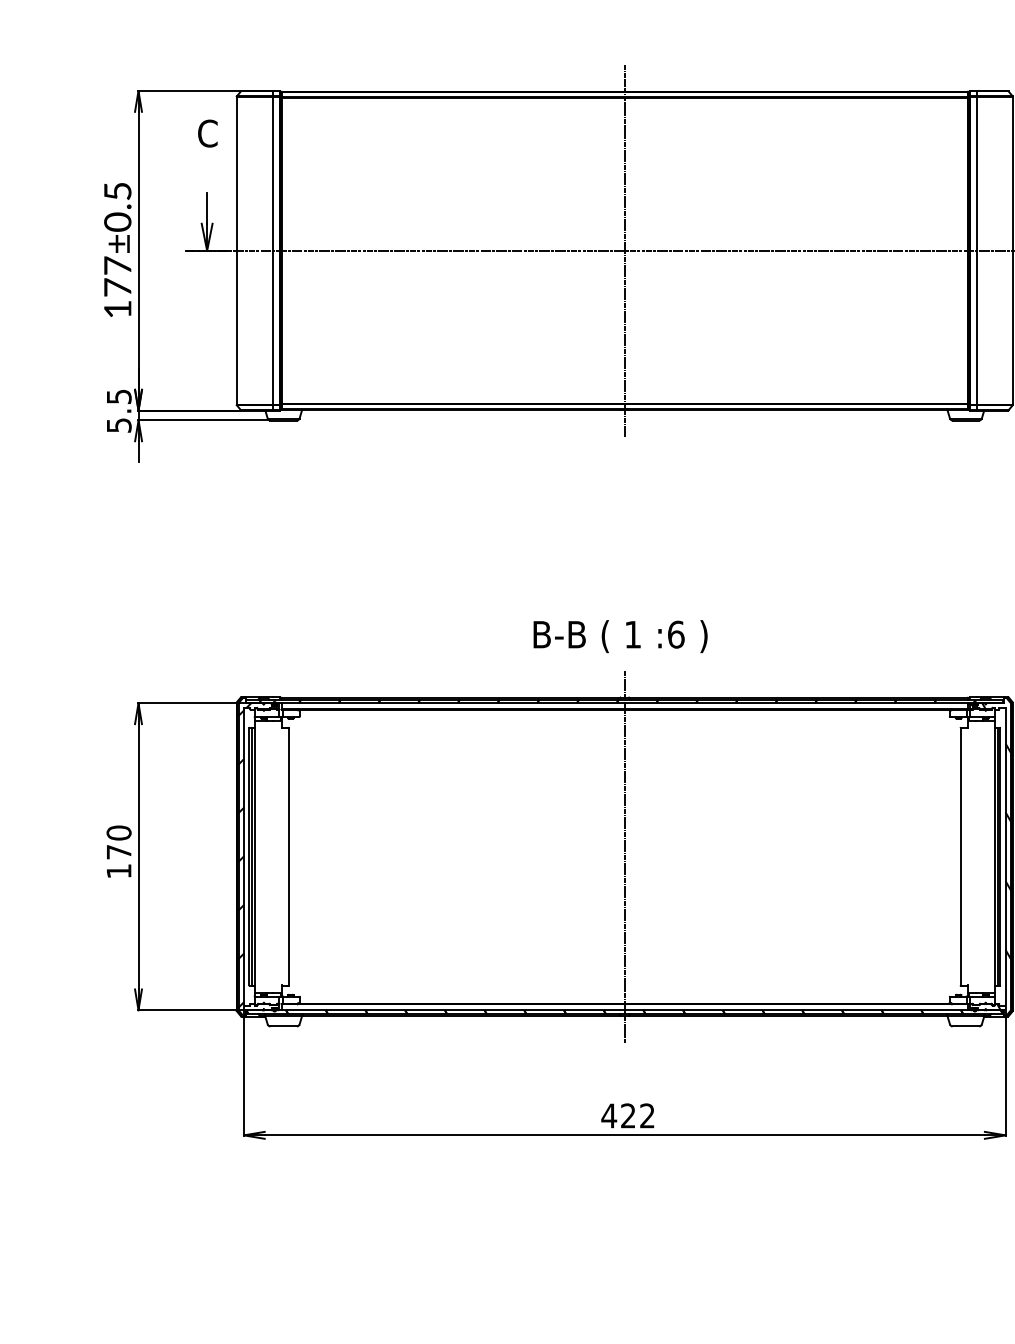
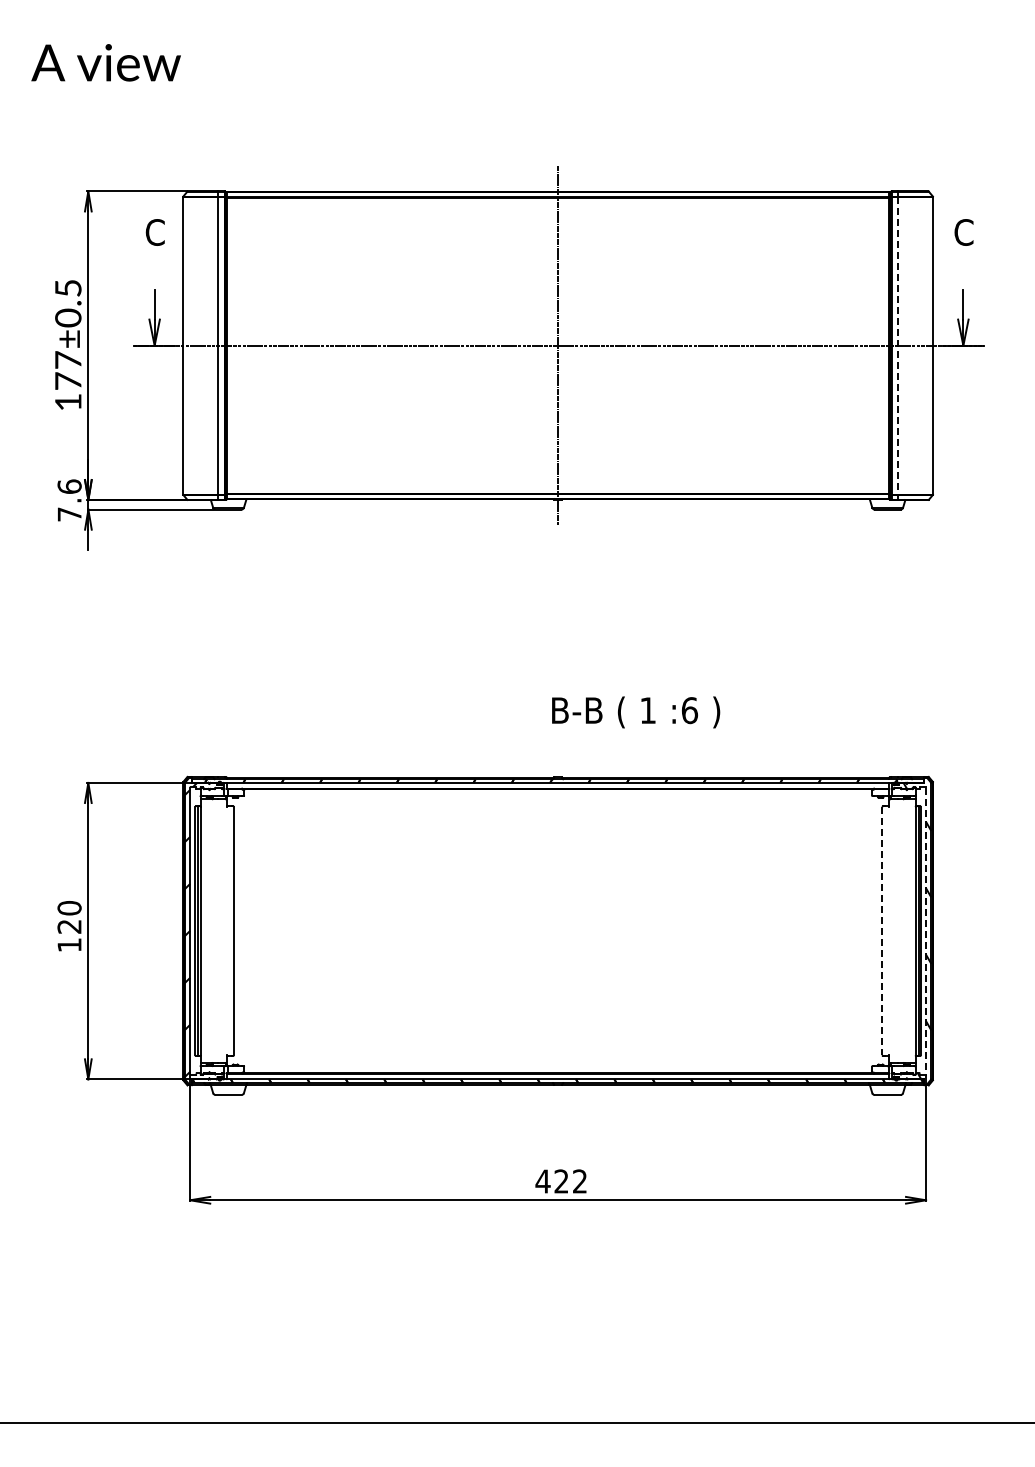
line: (977, 250) -> (898, 345), solid -> dashed
text: (119, 411) -> (69, 500), 5.5 -> 7.6
text: (621, 636) -> (636, 712), moved
text: (119, 851) -> (69, 926), 170 -> 120
line: (625, 856) -> (558, 930), removed
line: (960, 857) -> (882, 931), solid -> dashed
line: (1006, 857) -> (926, 931), solid -> dashed

